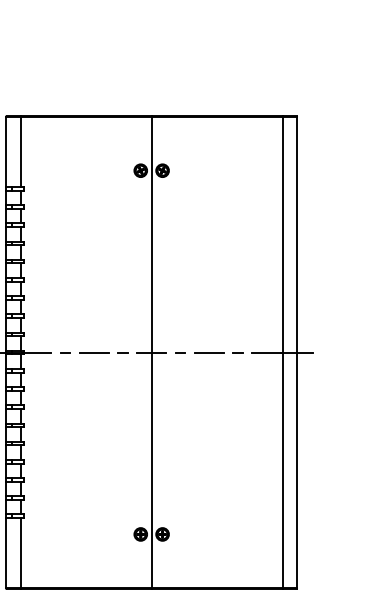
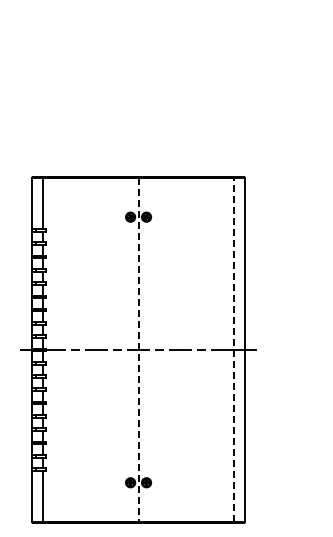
line: (283, 351) -> (234, 349), solid -> dashed
line: (151, 353) -> (138, 350), solid -> dashed

